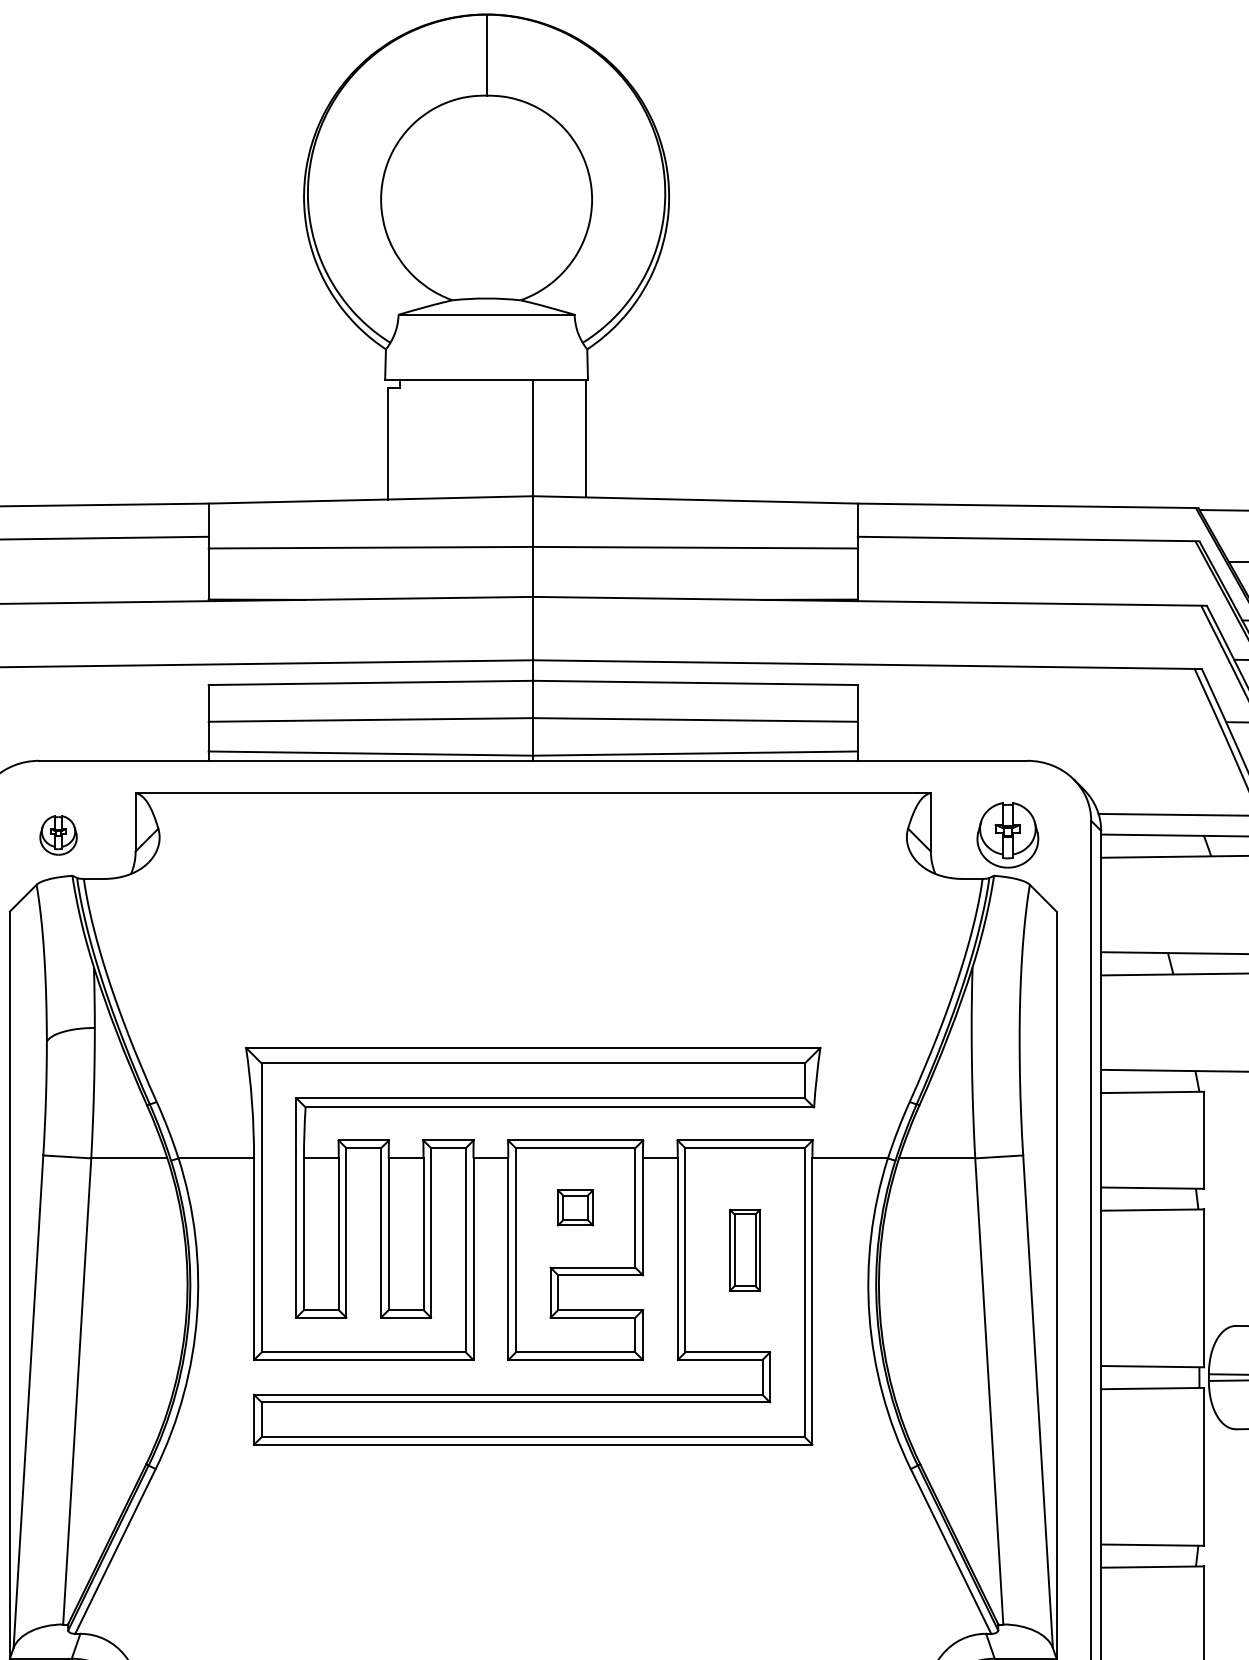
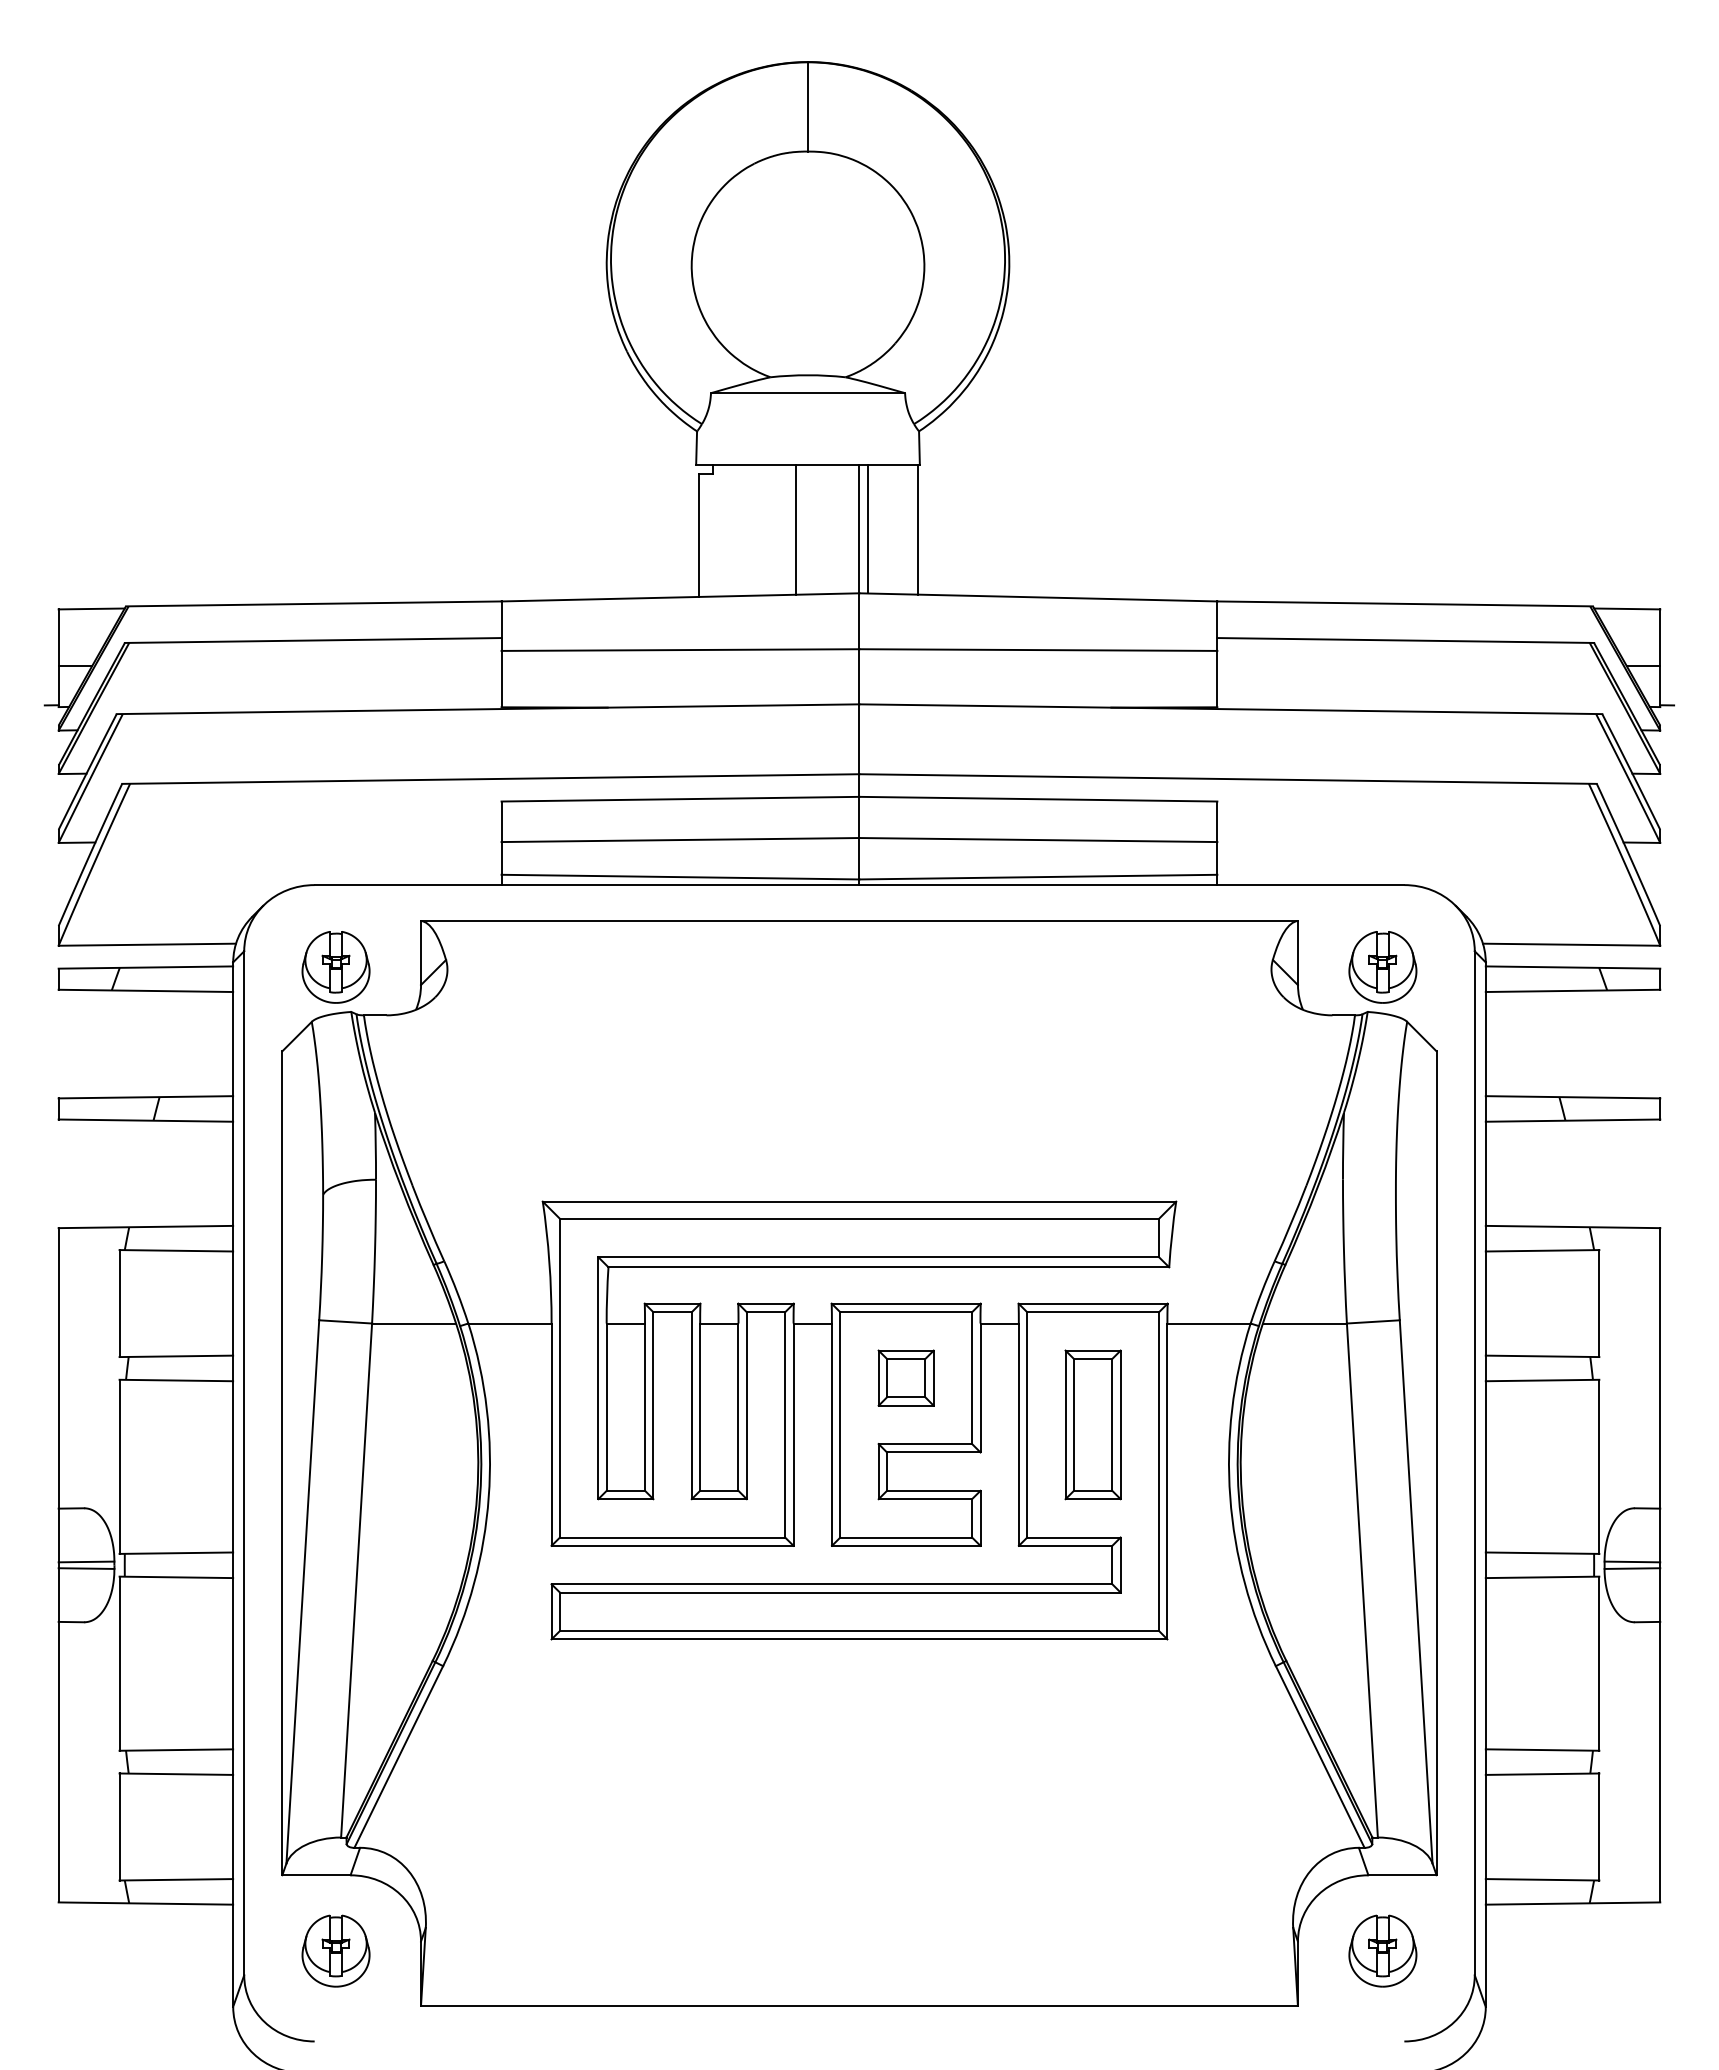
line: (541, 437) -> (868, 528), added
line: (476, 438) -> (796, 529), added
part: (58, 835) -> (335, 967), size x1.67
part: (574, 1207) -> (905, 1377), size x1.43
part: (744, 1249) -> (1092, 1424), size x1.67

